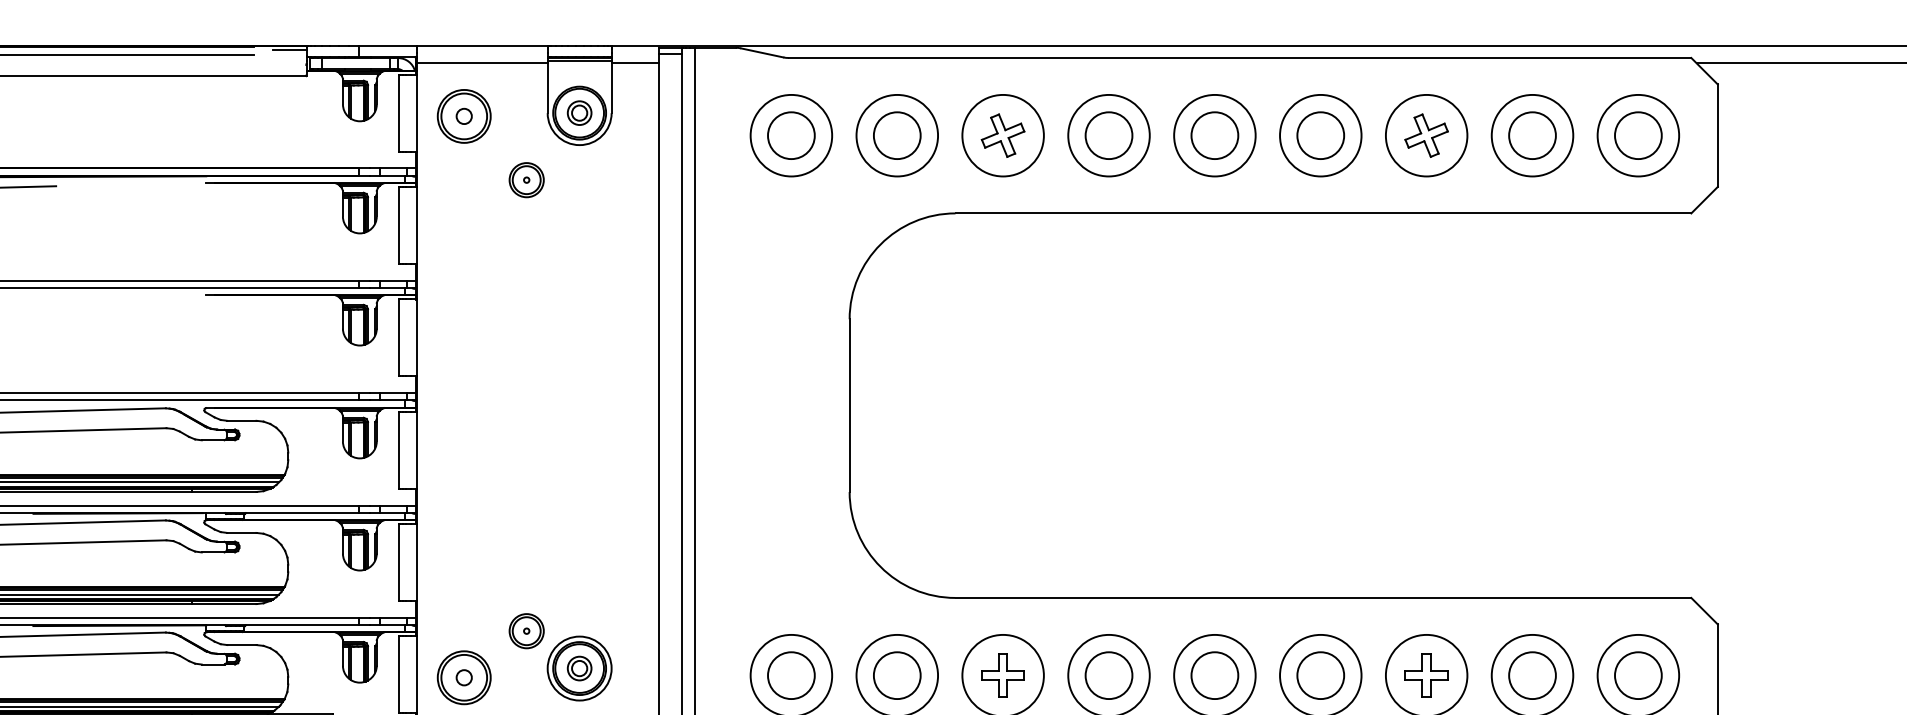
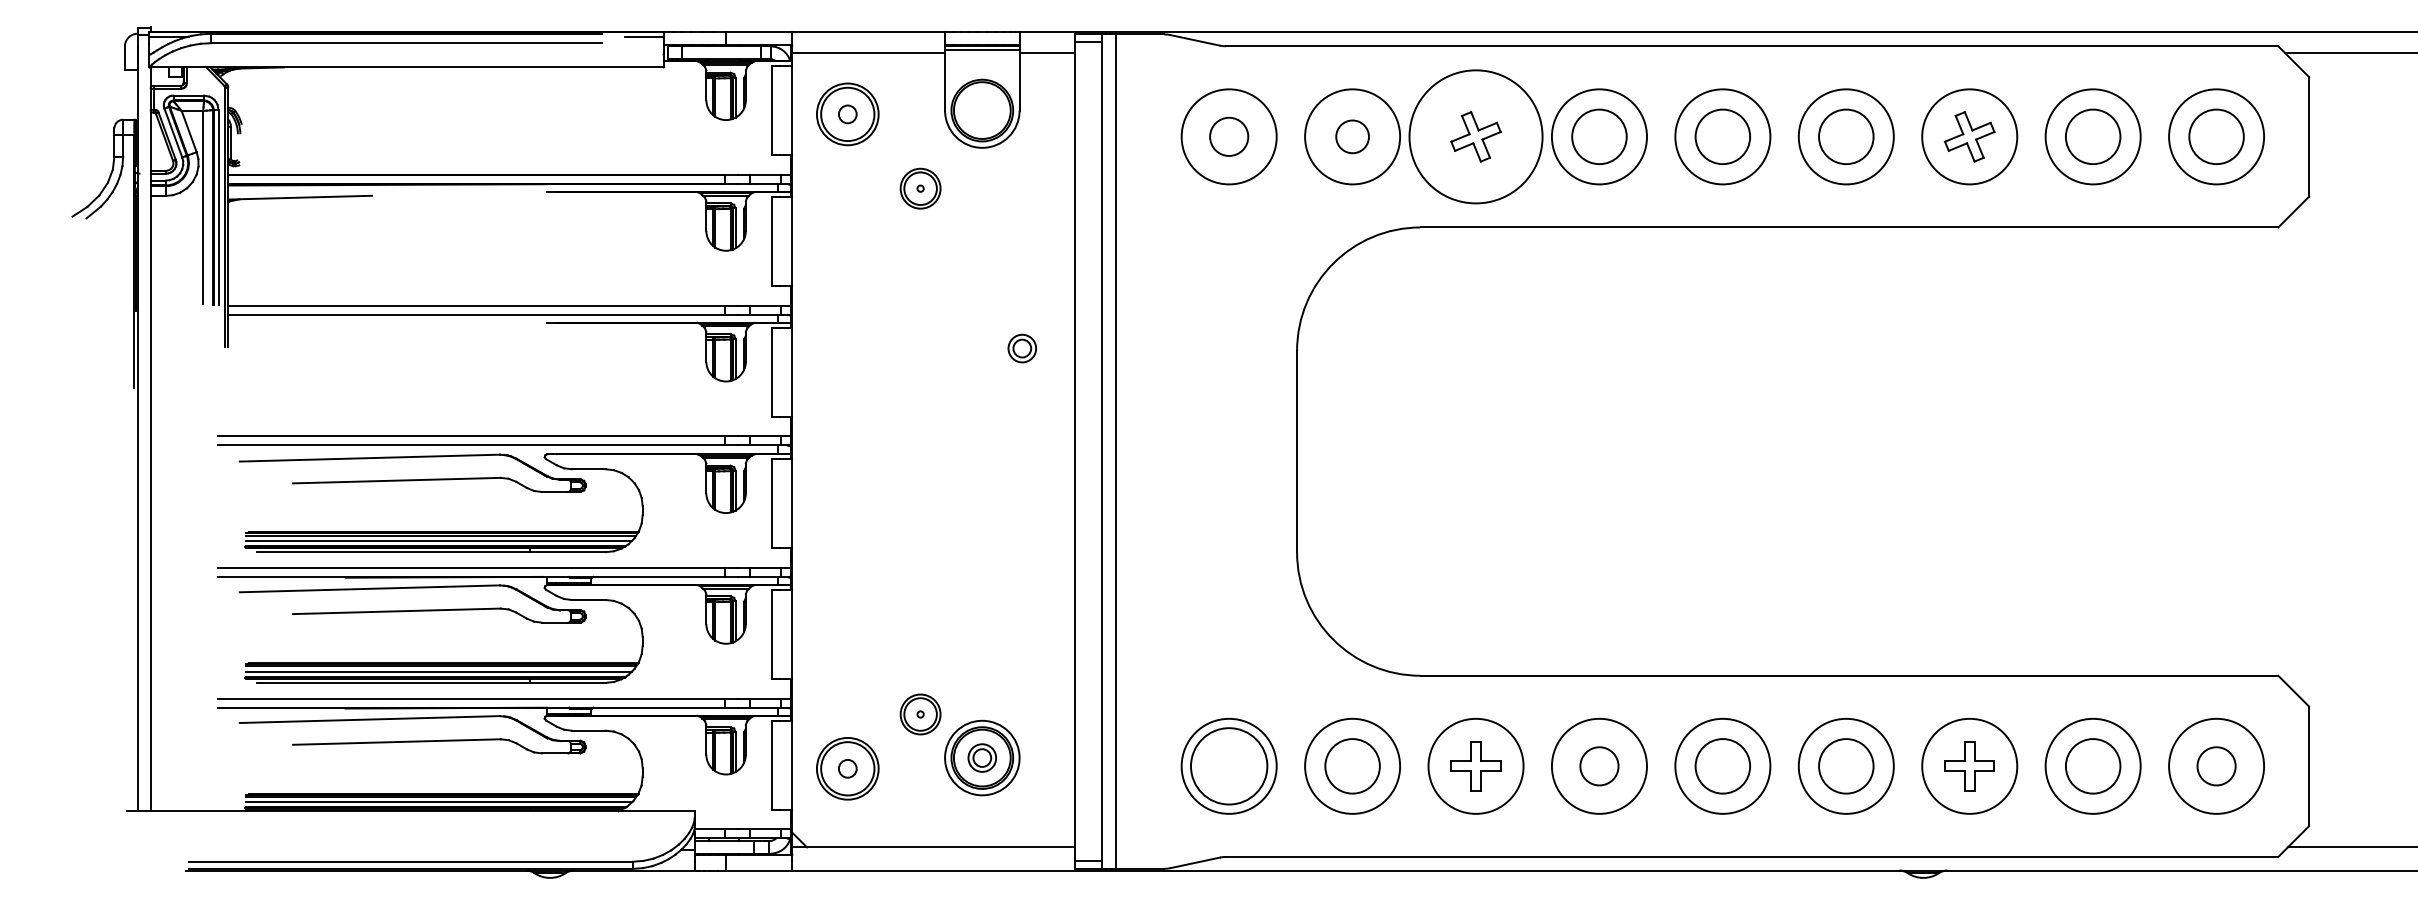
part: (578, 113) -> (1021, 348), moved
circle: (790, 135) -> (1228, 136), size x0.7
circle: (897, 135) -> (1352, 136), size x0.6
circle: (1002, 135) -> (1475, 136), size x1.4
circle: (790, 675) -> (1228, 766), size x1.4
circle: (1109, 675) -> (1599, 766), size x0.7
circle: (1638, 675) -> (2216, 766), size x0.7

